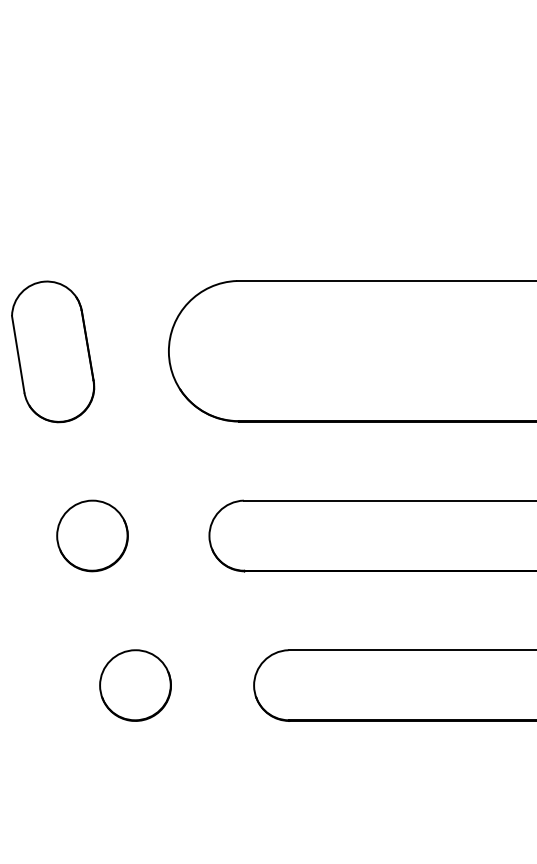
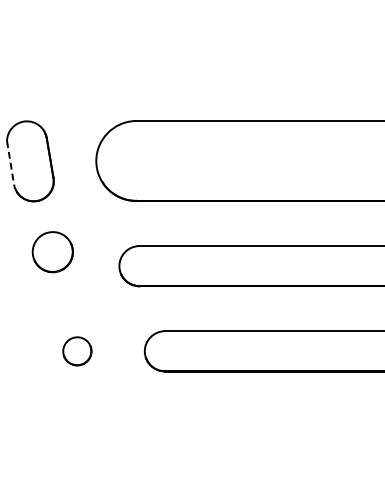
line: (18, 355) -> (10, 163), solid -> dashed
part: (91, 536) -> (52, 252), moved
part: (135, 685) -> (77, 351), size x0.7

